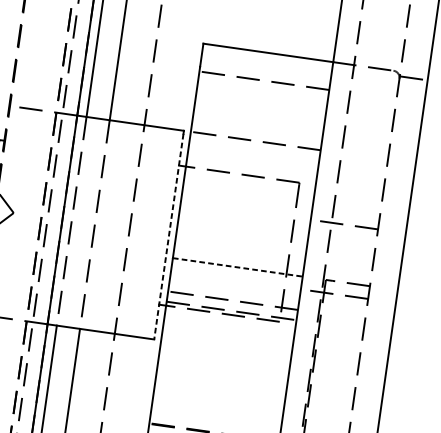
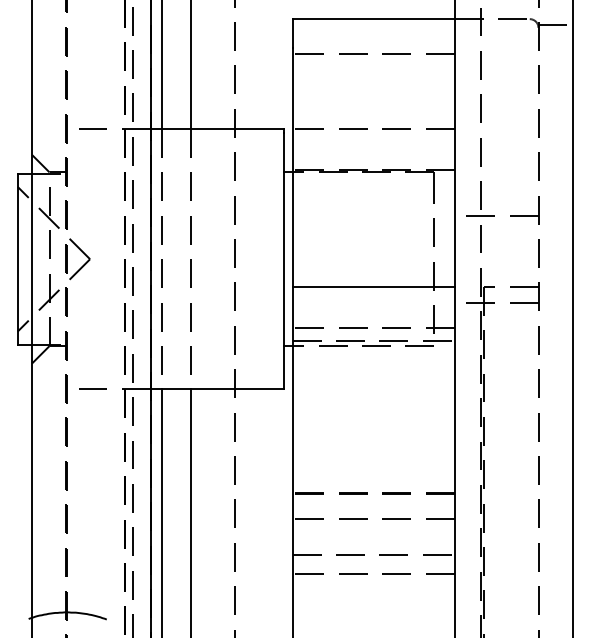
line: (251, 173) -> (373, 169), added
line: (168, 236) -> (283, 261), dashed -> solid
line: (238, 267) -> (374, 286), dashed -> solid

